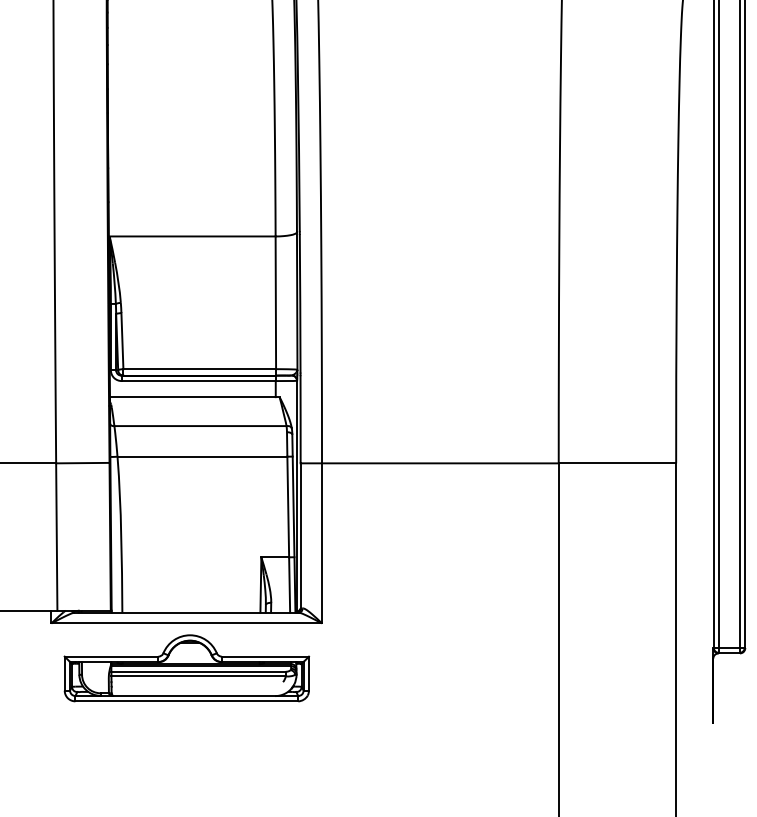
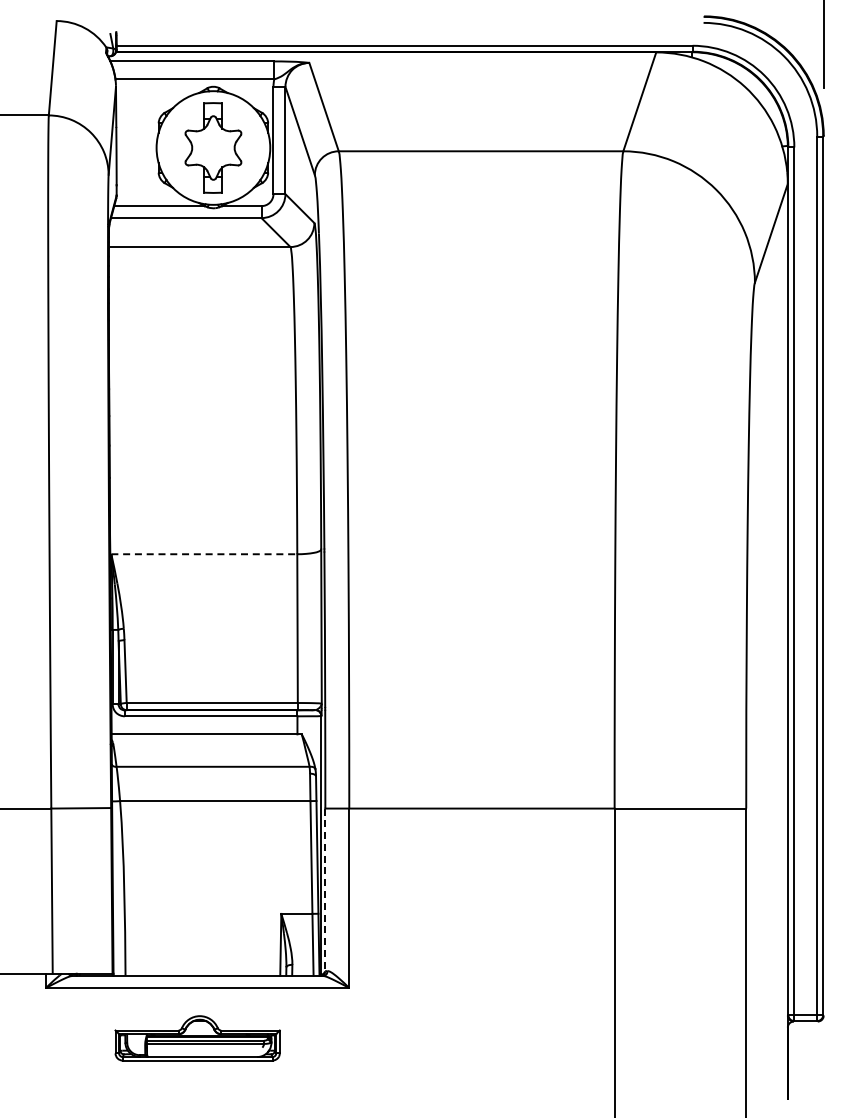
line: (192, 236) -> (204, 554), solid -> dashed
line: (300, 536) -> (325, 890), solid -> dashed
part: (186, 668) -> (197, 1038), size x0.6

